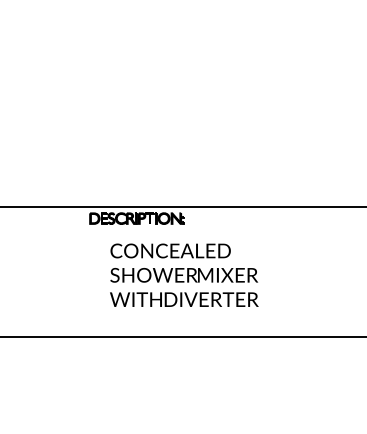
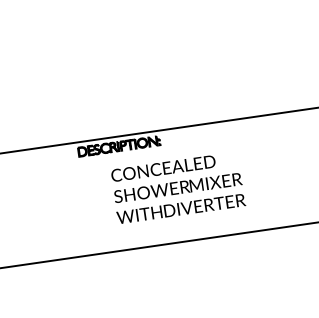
text: (184, 274) -> (178, 187), moved

